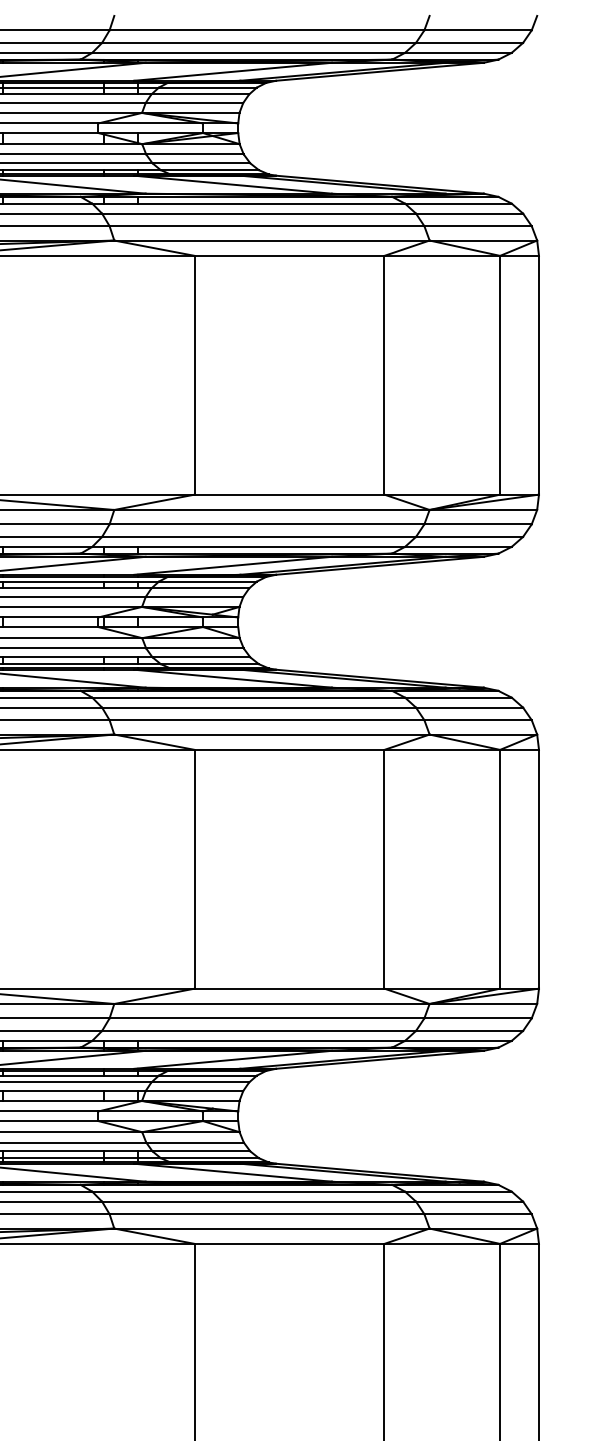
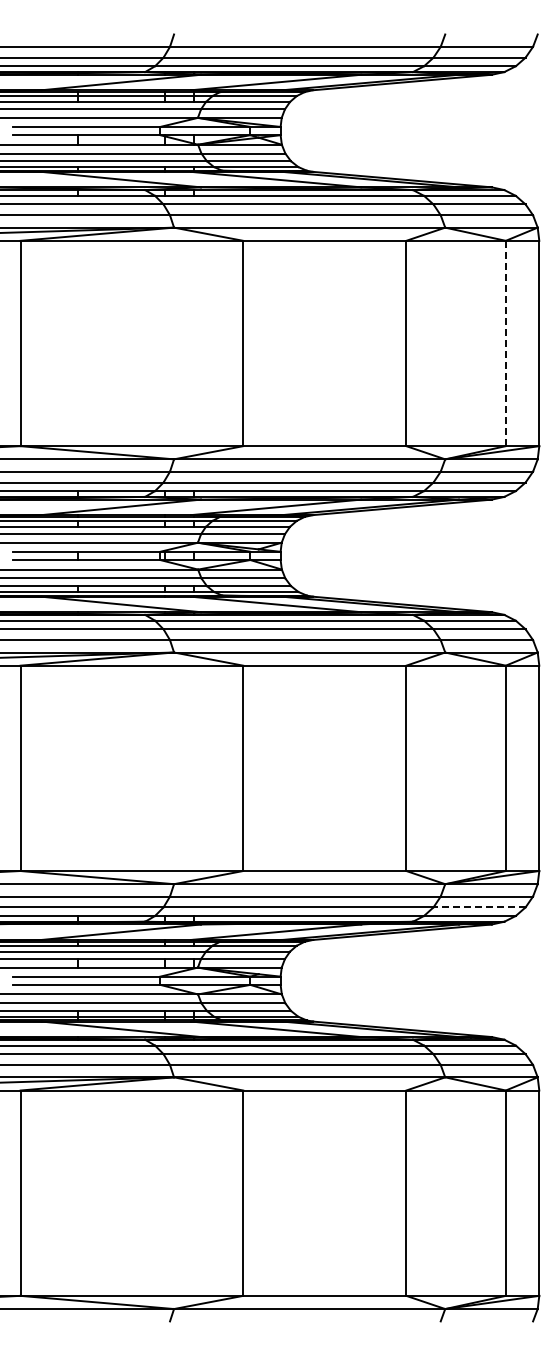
line: (499, 375) -> (505, 343), solid -> dashed
line: (469, 1031) -> (479, 907), solid -> dashed

